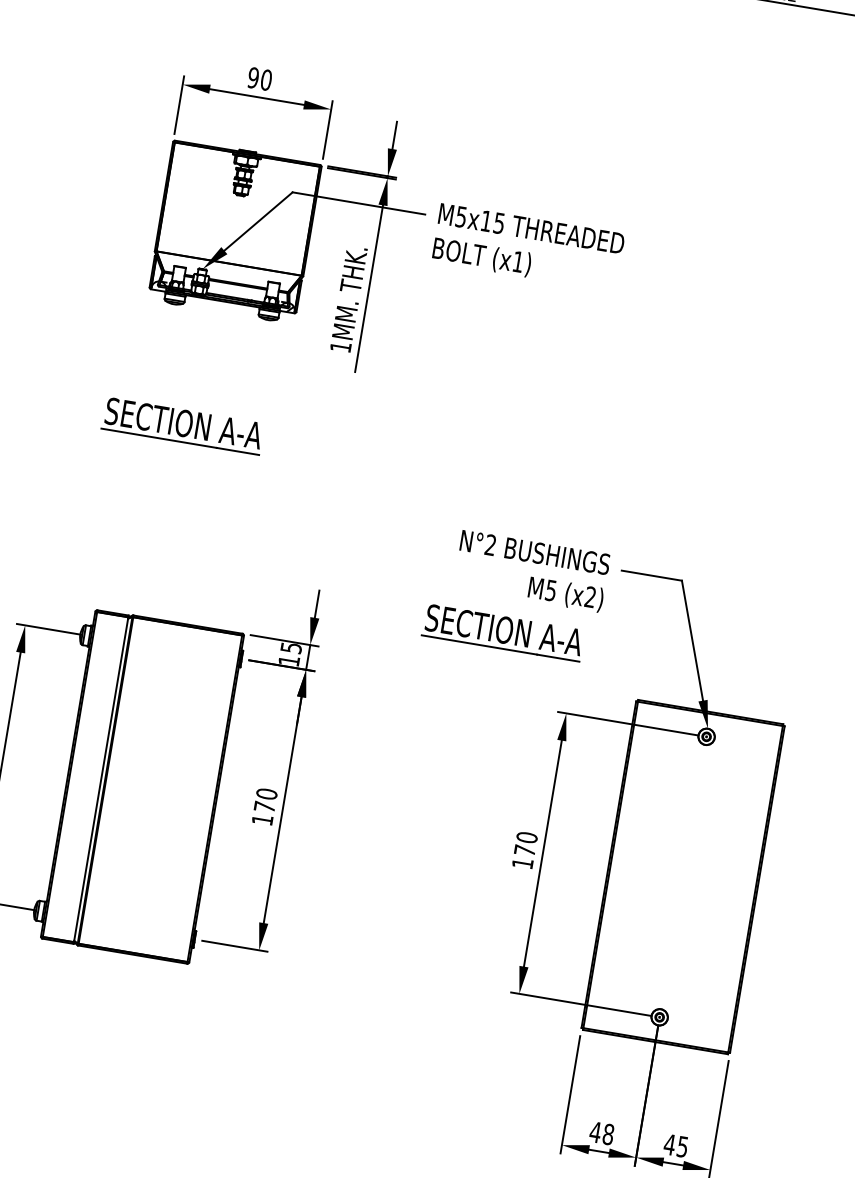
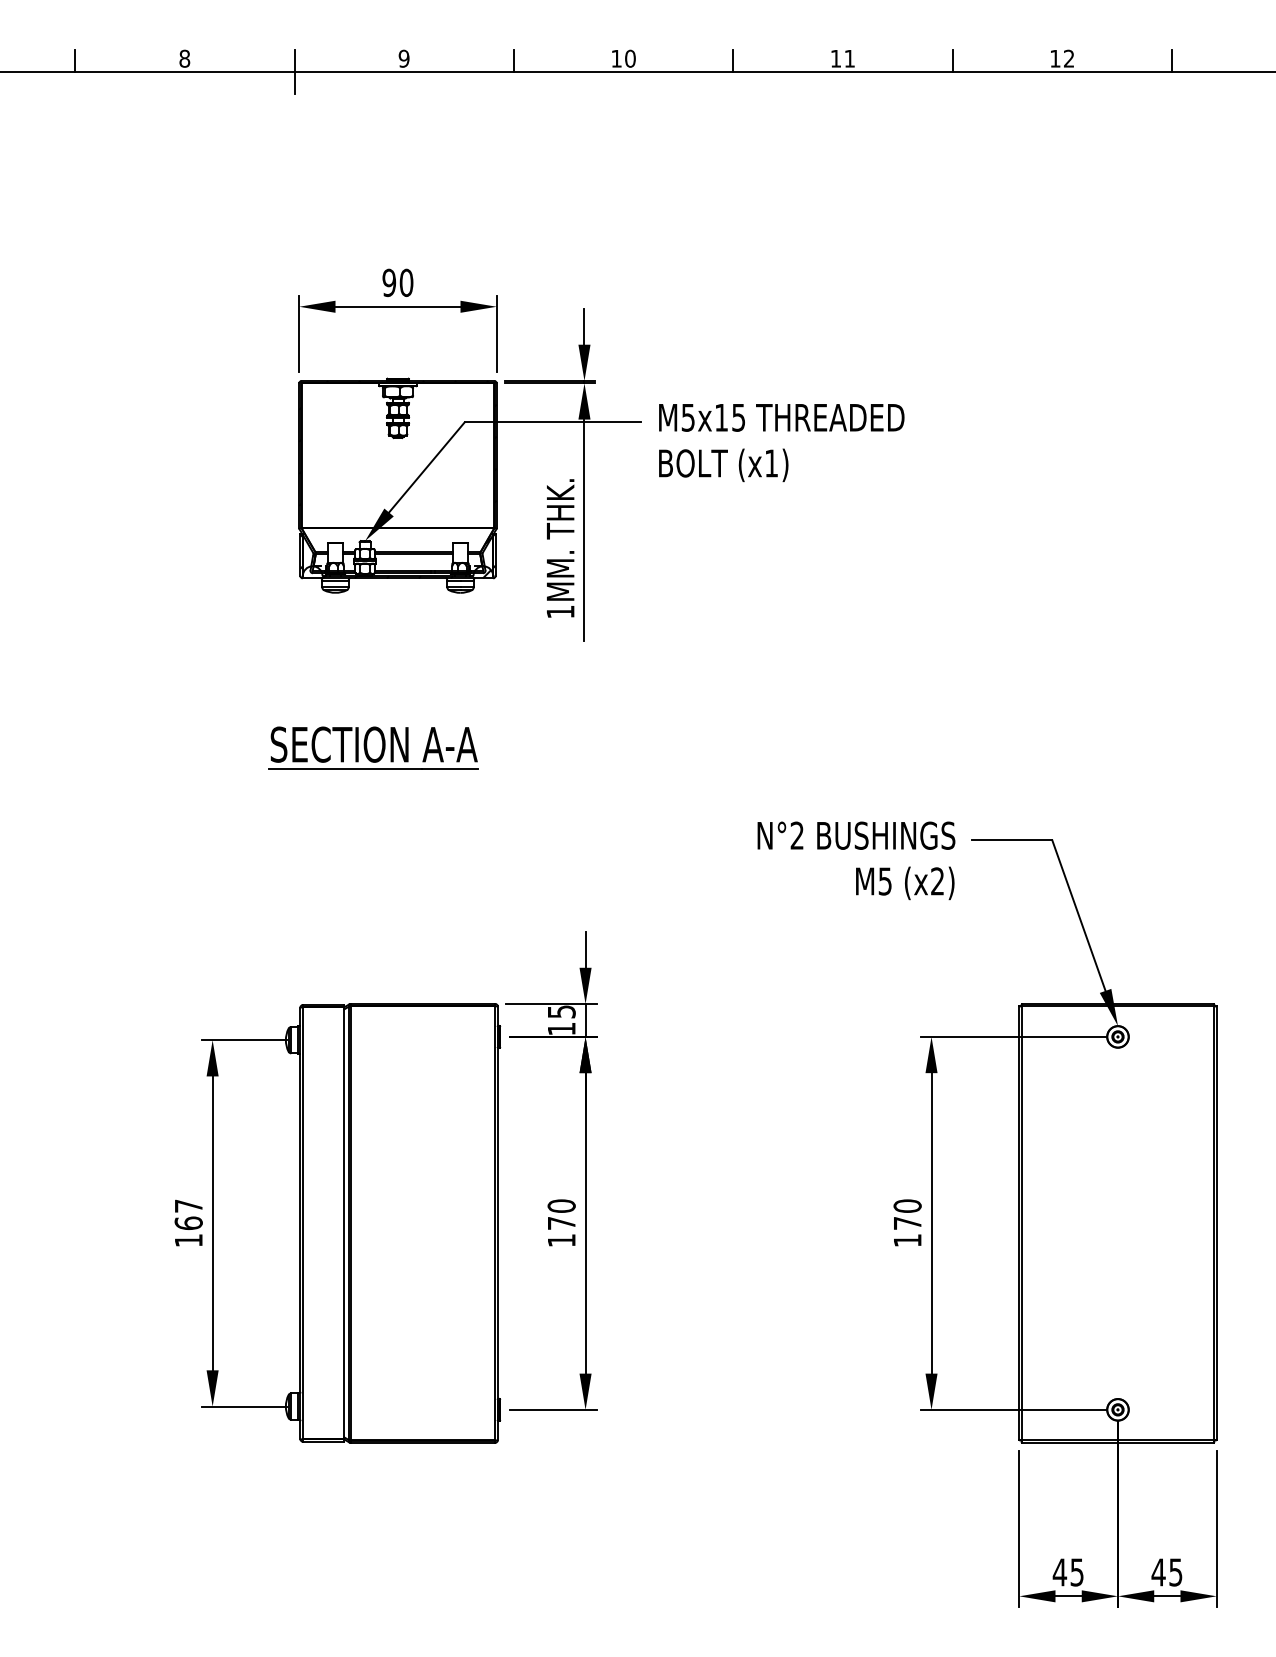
part: (503, 632) -> (832, 945), removed
text: (607, 1134) -> (1076, 1572), 48 -> 45

